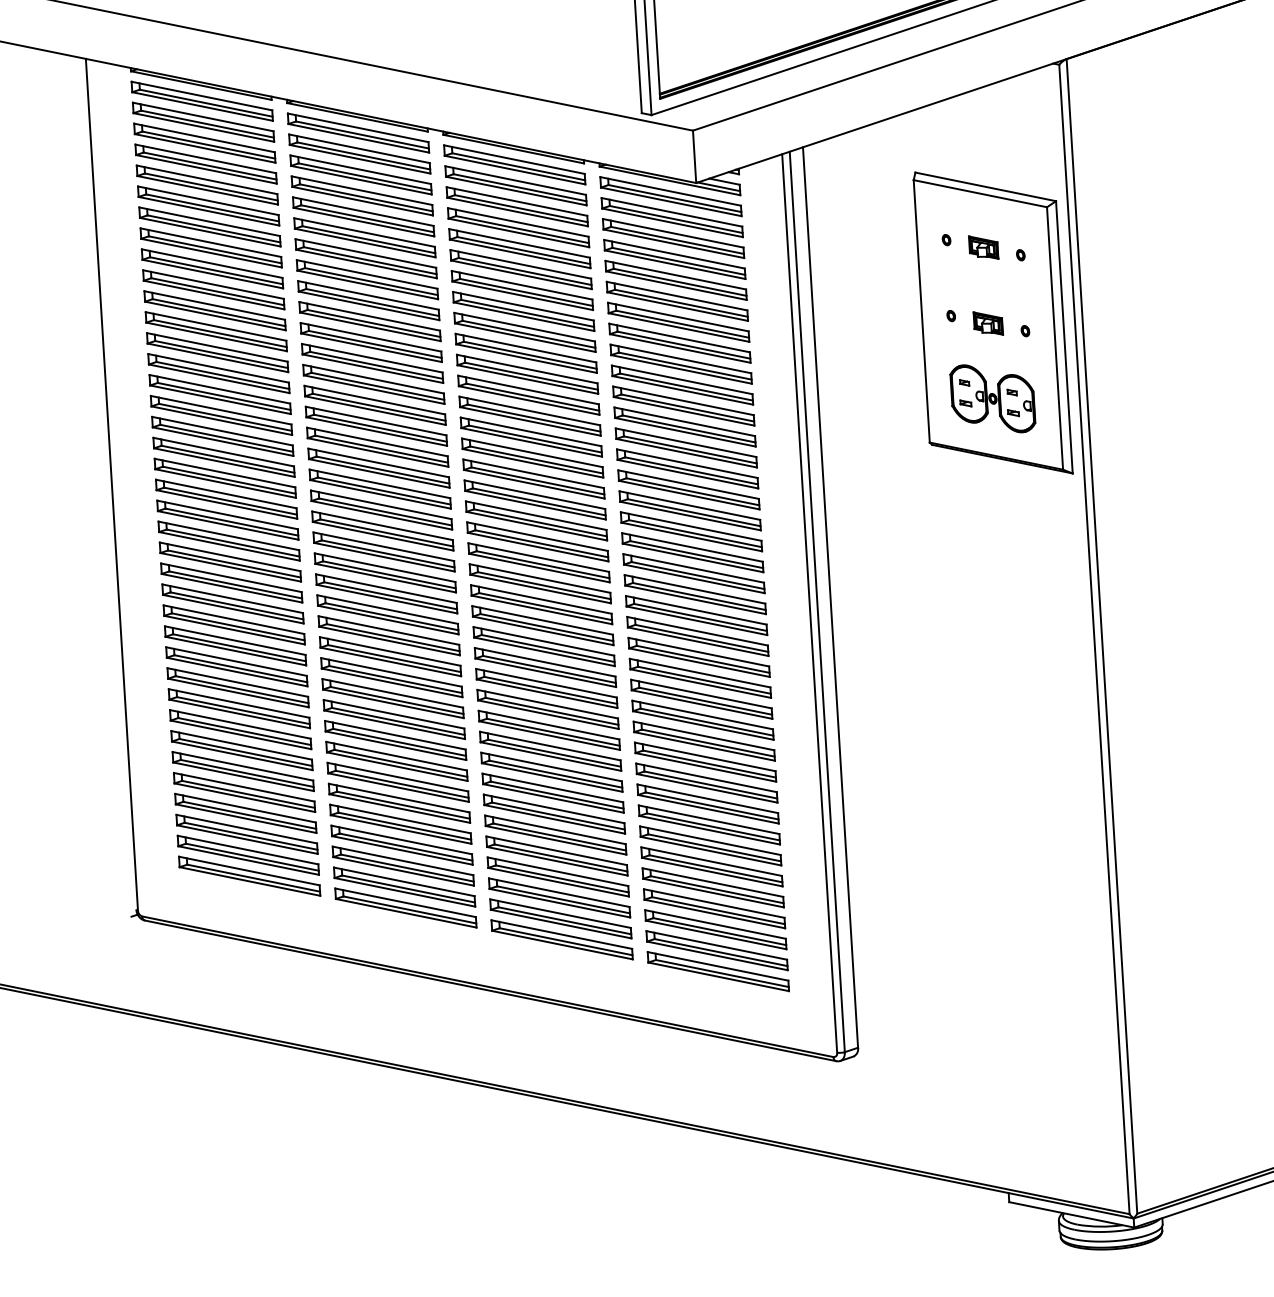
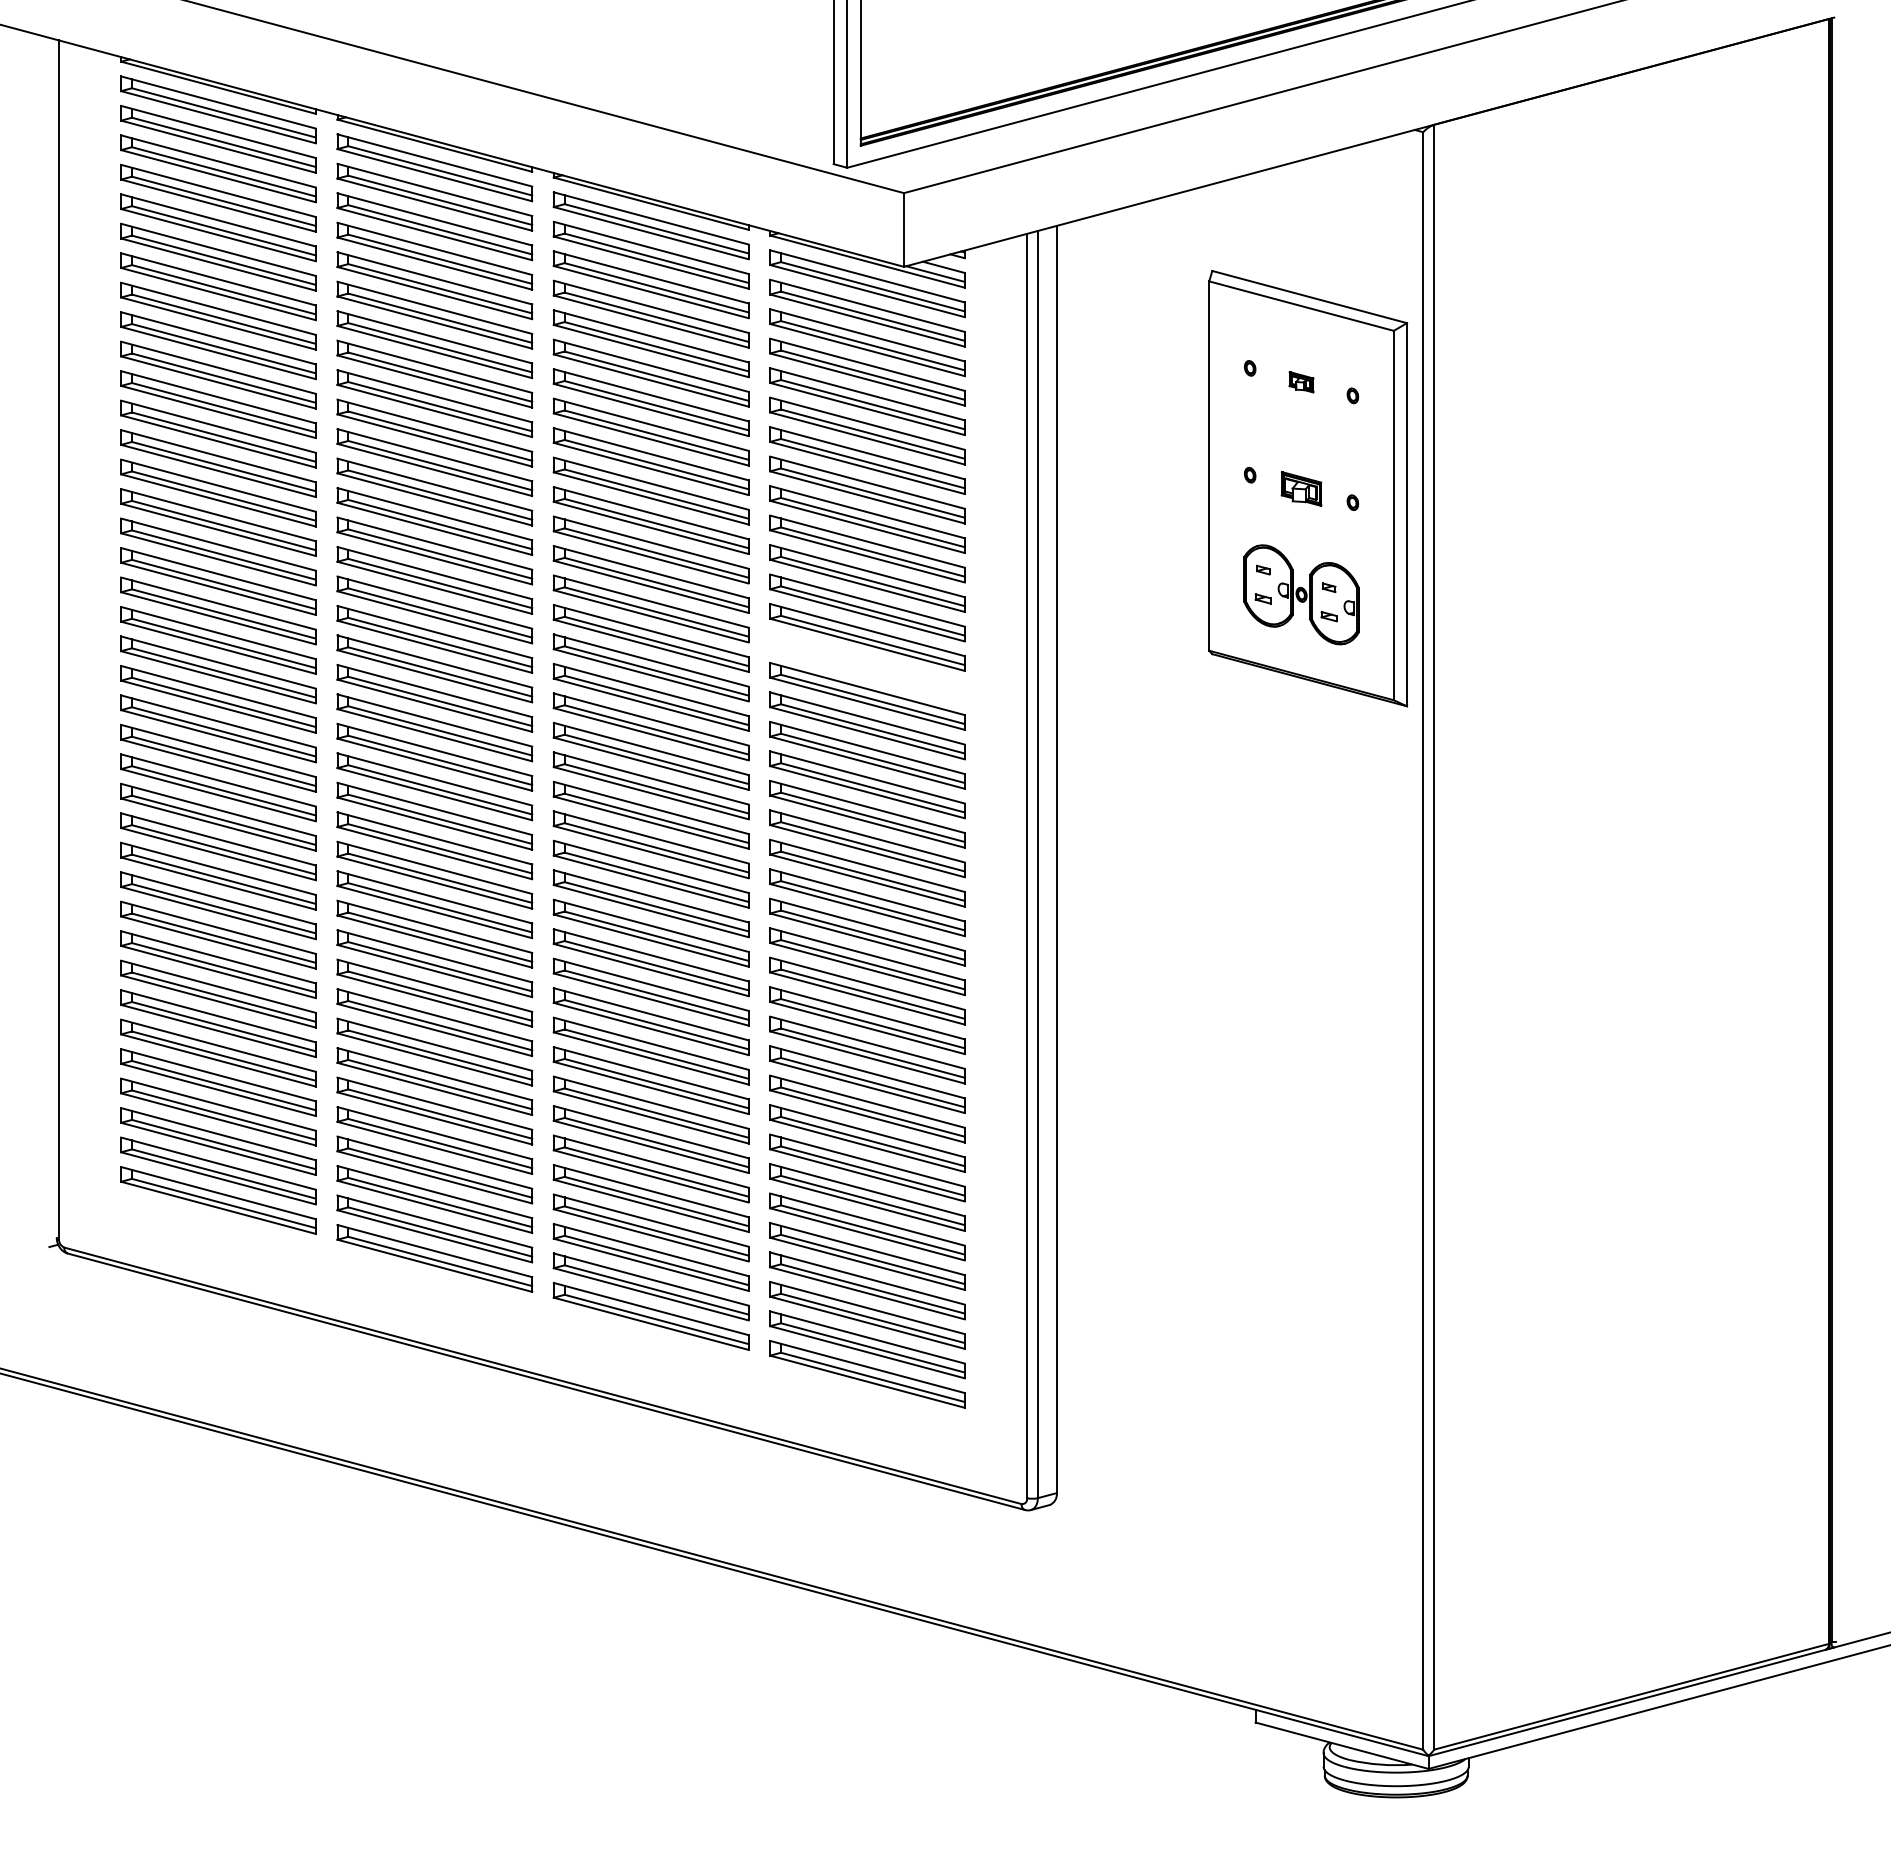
part: (983, 247) -> (1301, 382), size x0.6
part: (687, 468) -> (867, 666), removed

